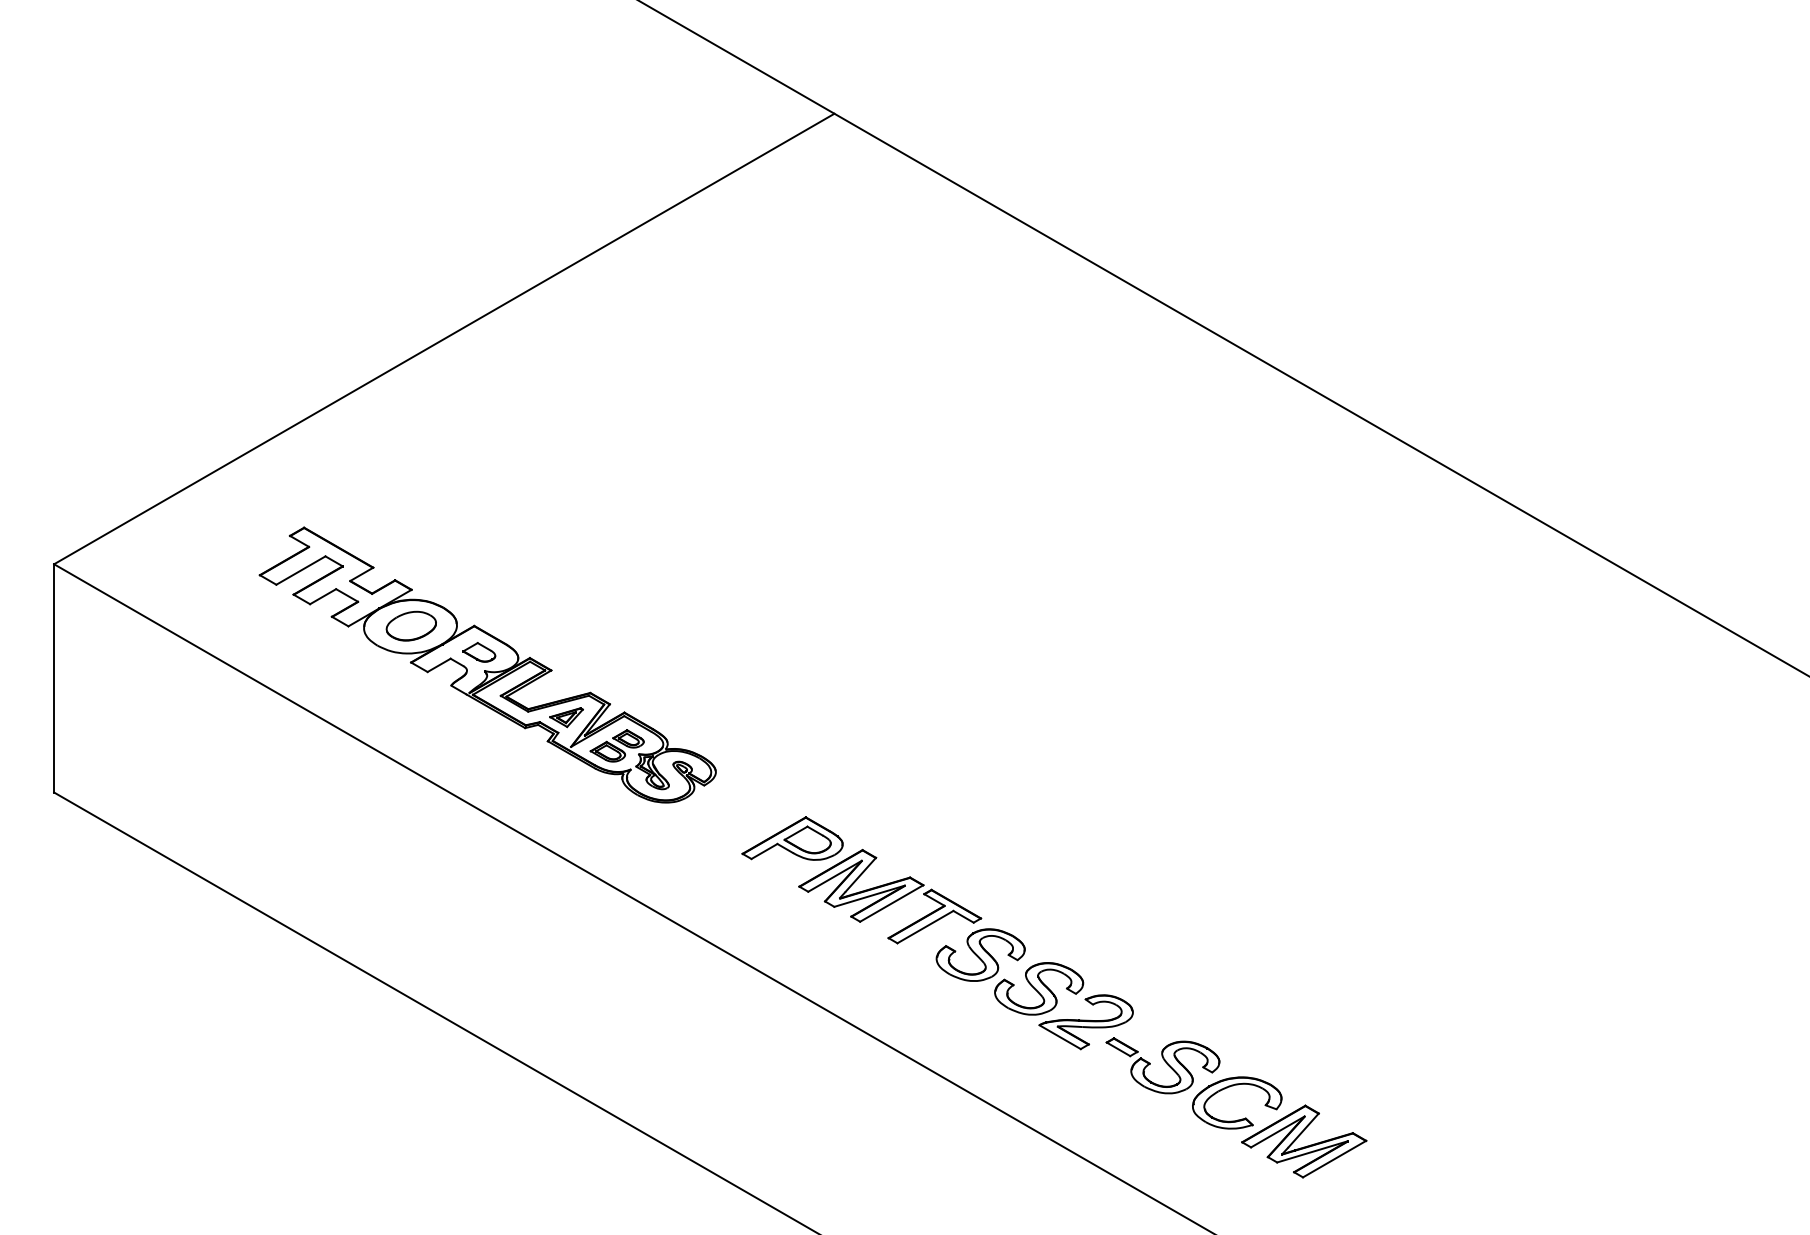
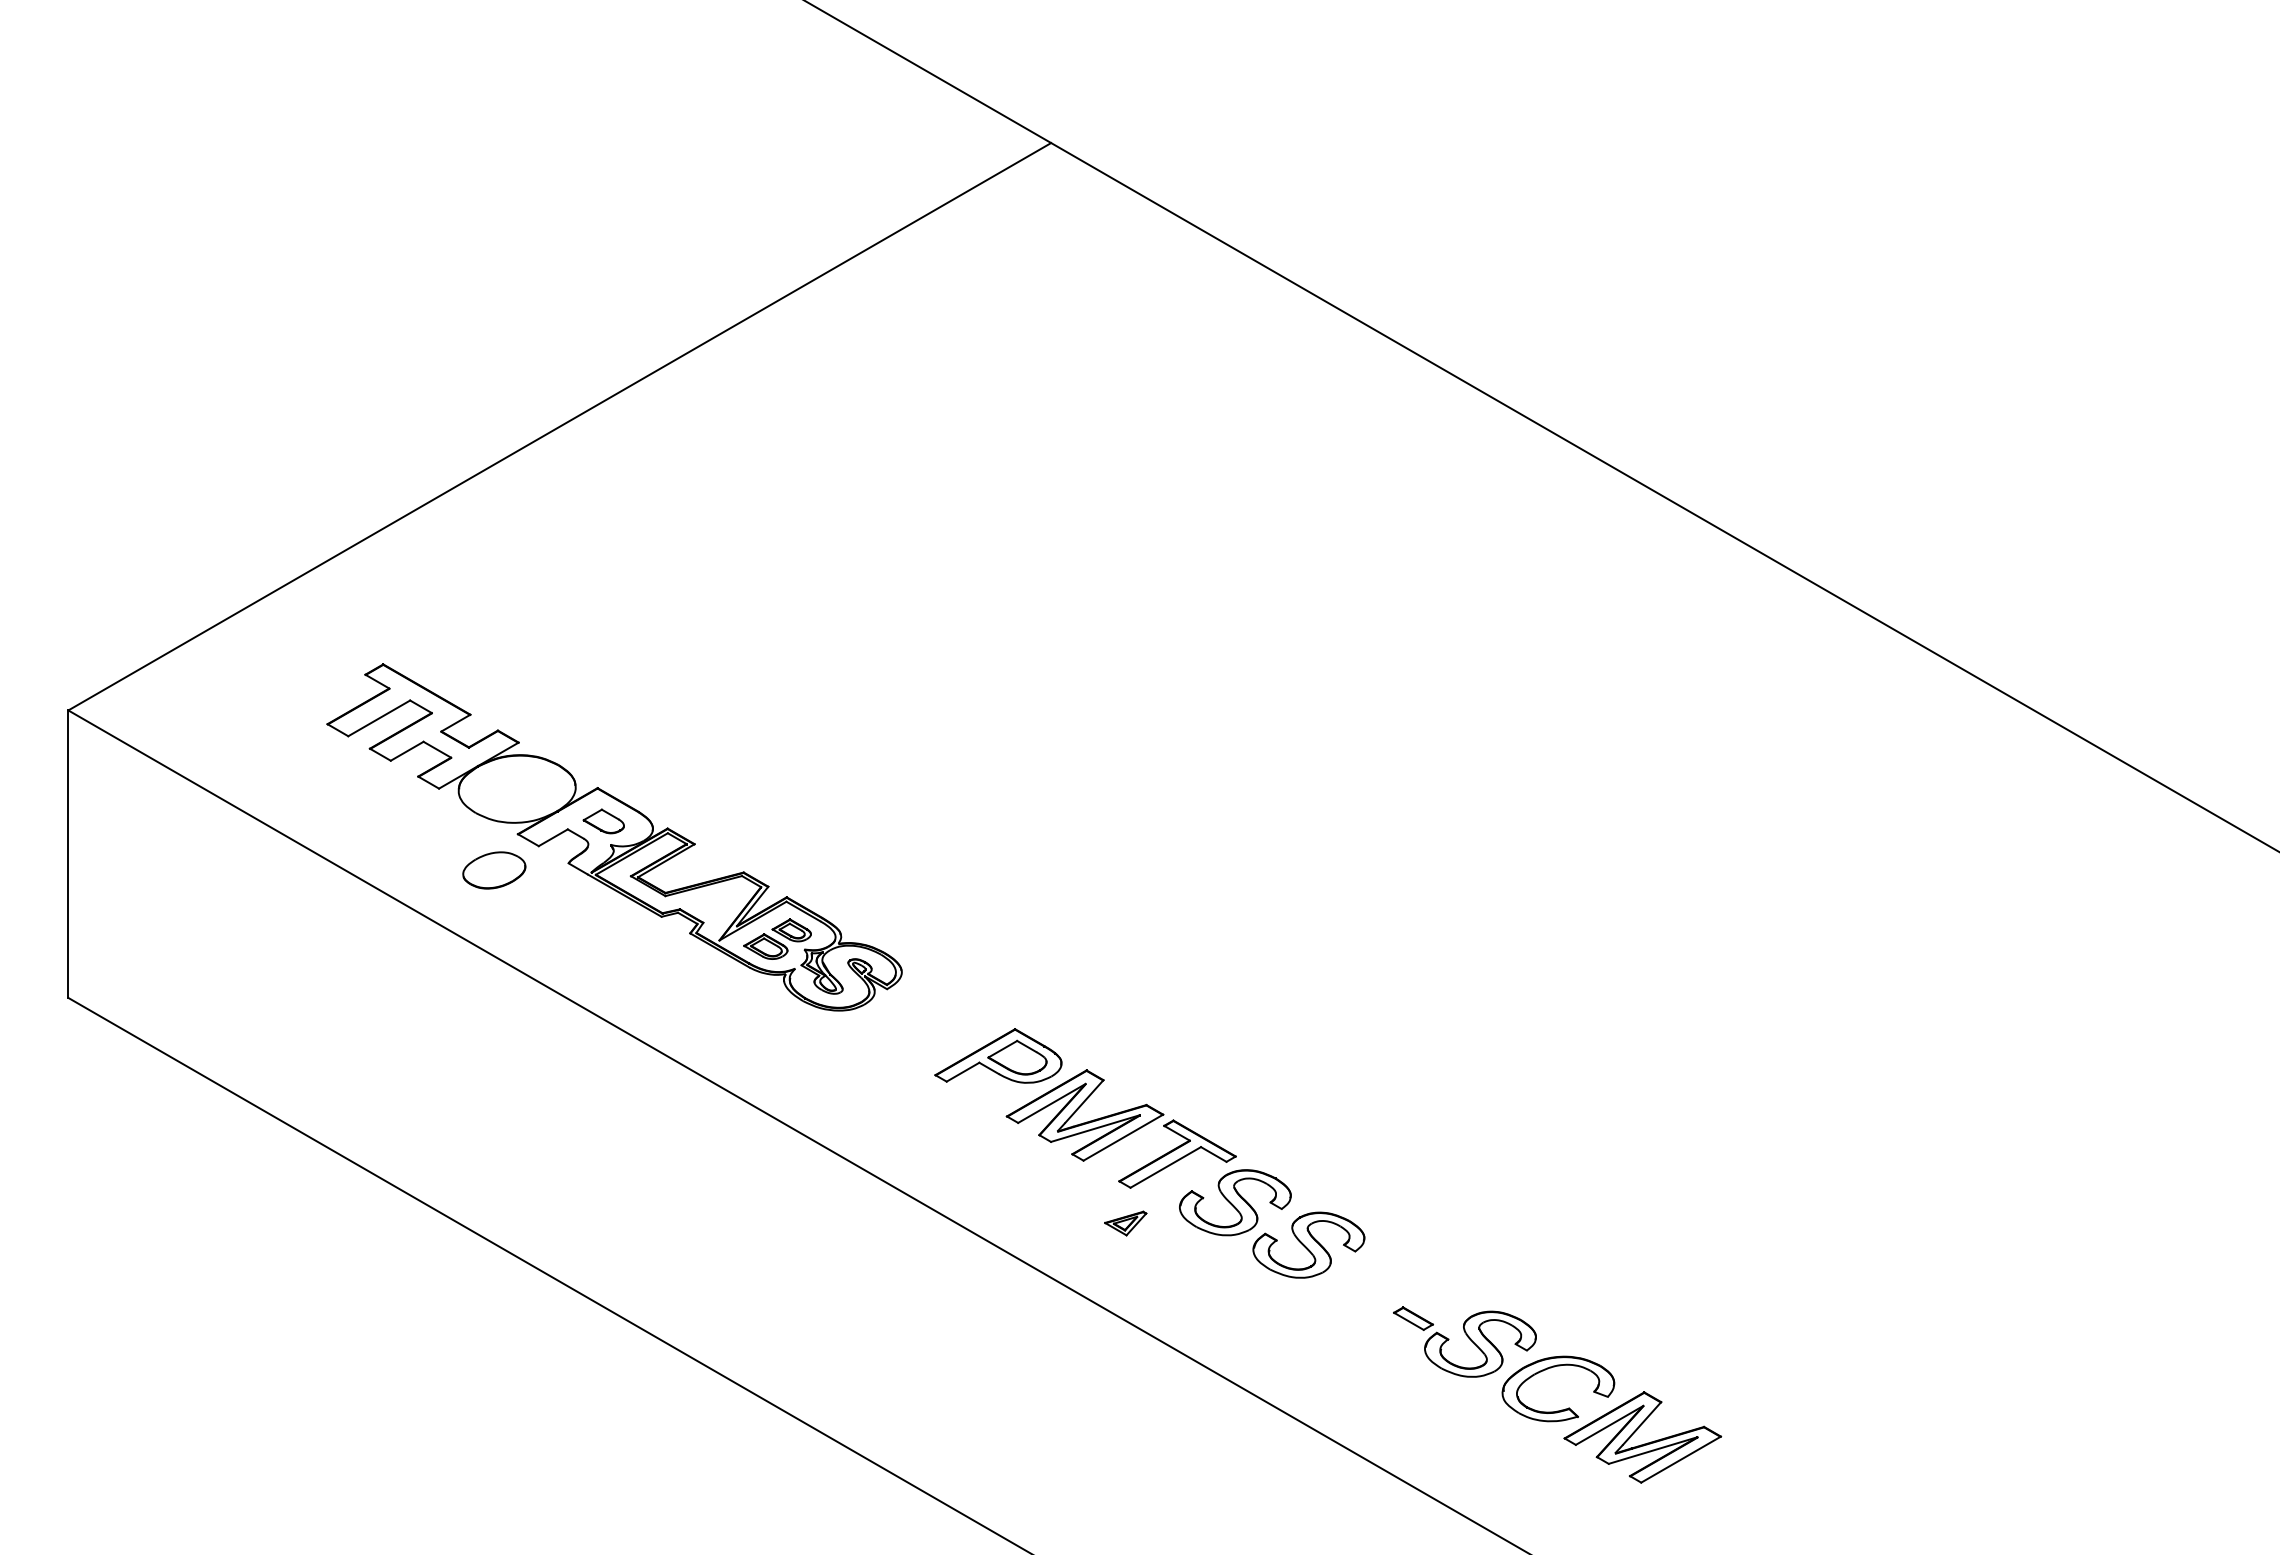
part: (411, 626) -> (494, 870), moved
part: (566, 717) -> (1125, 1223), moved
part: (1085, 1022) -> (1367, 1287), removed

